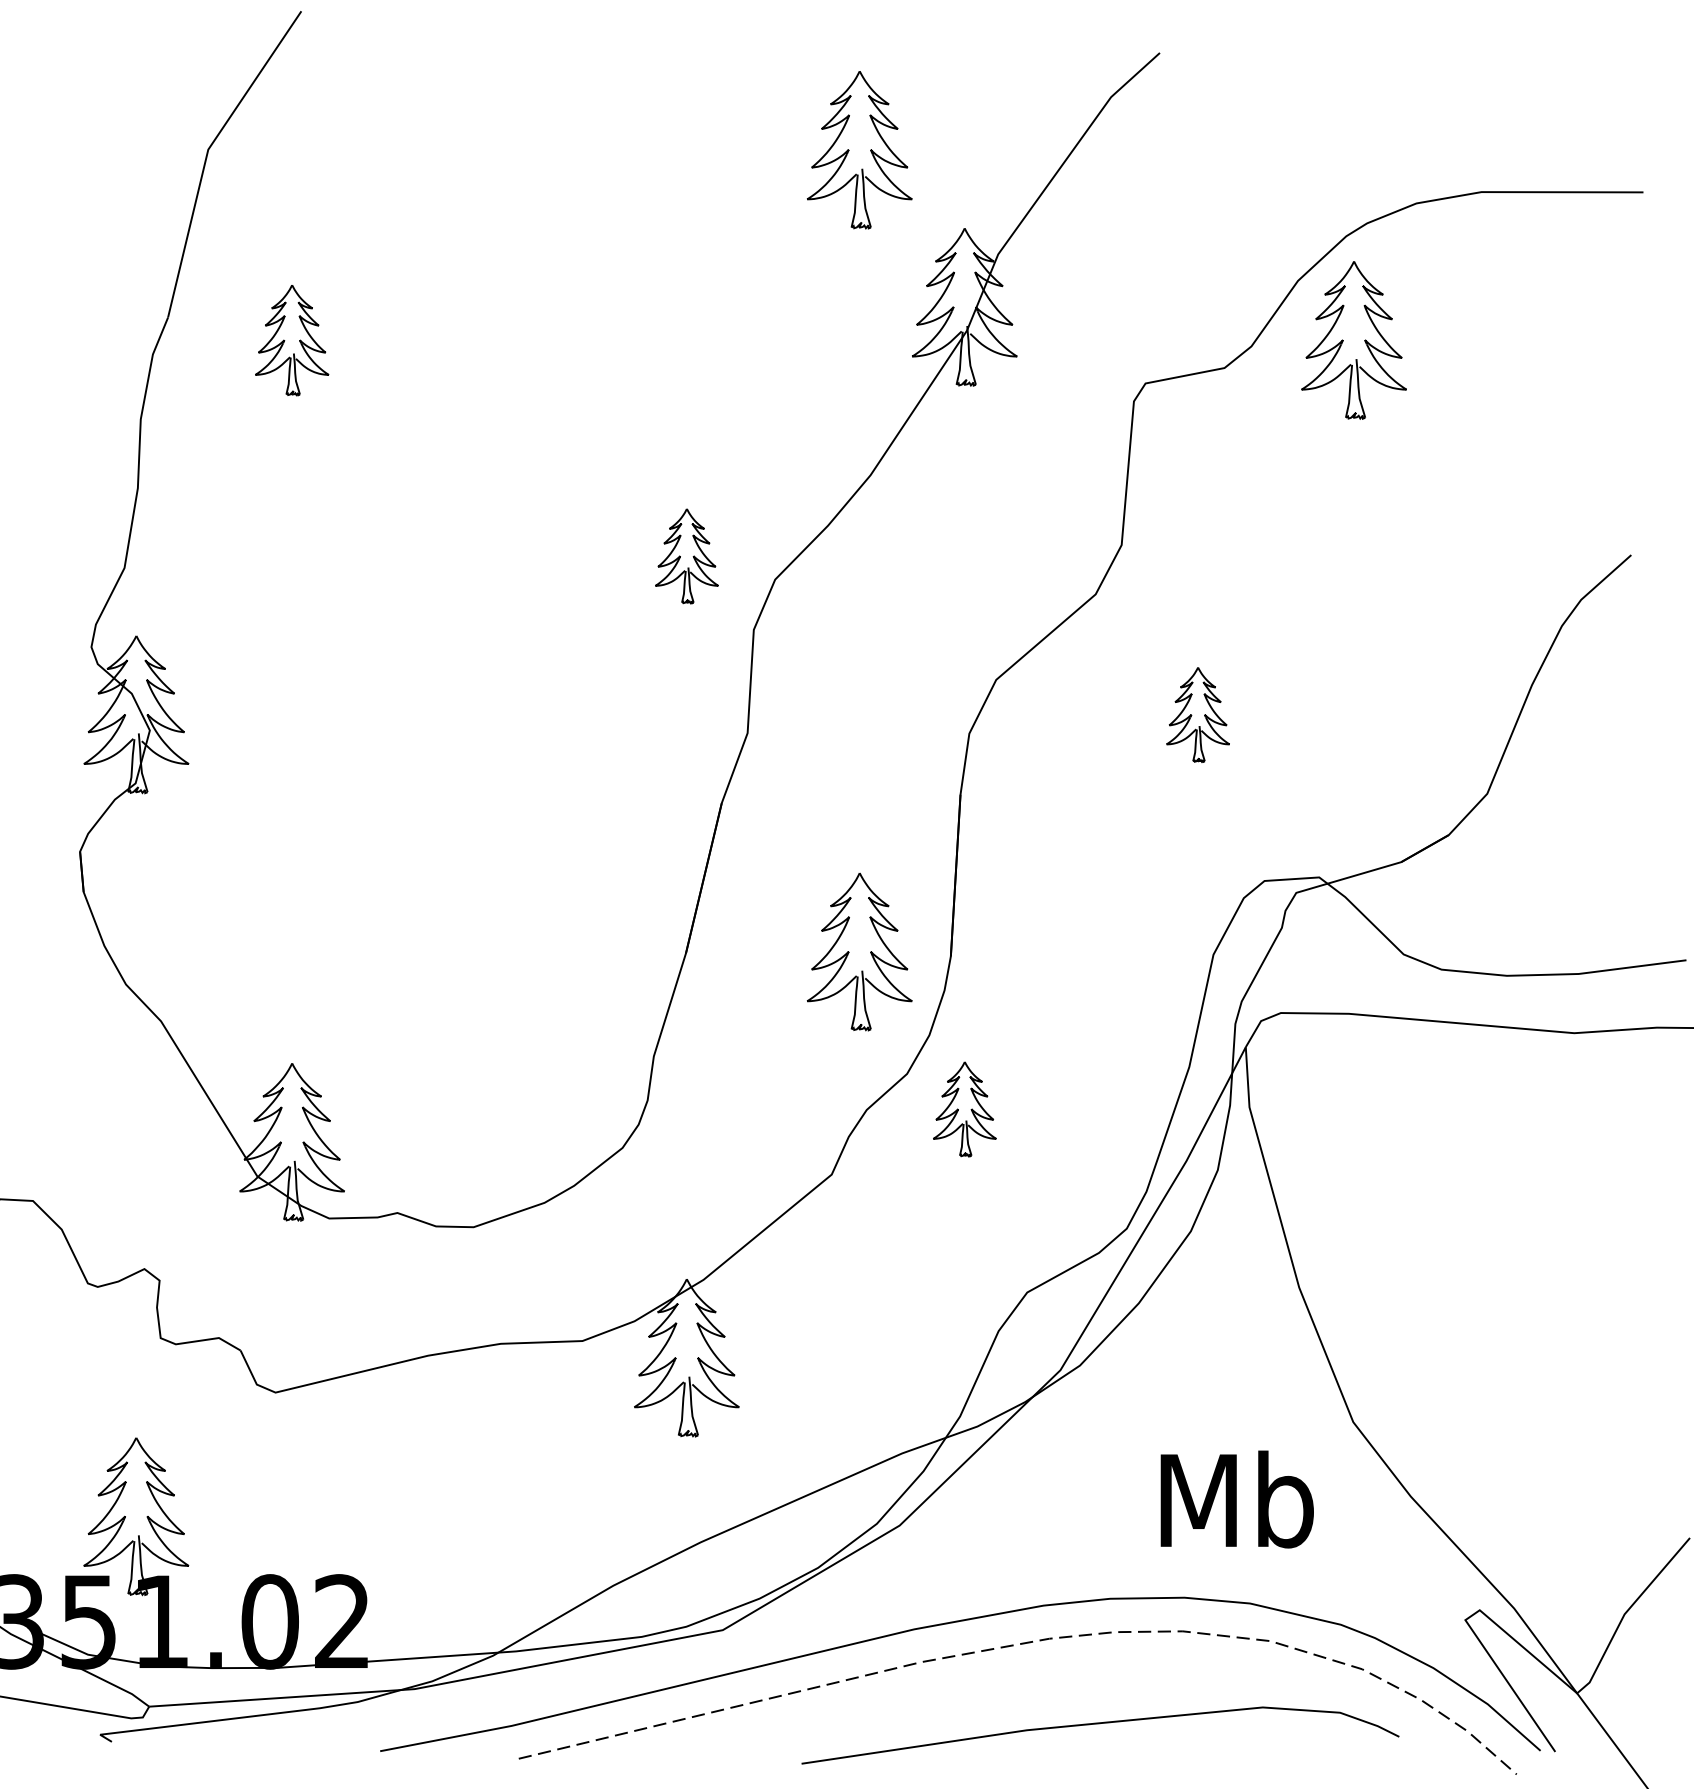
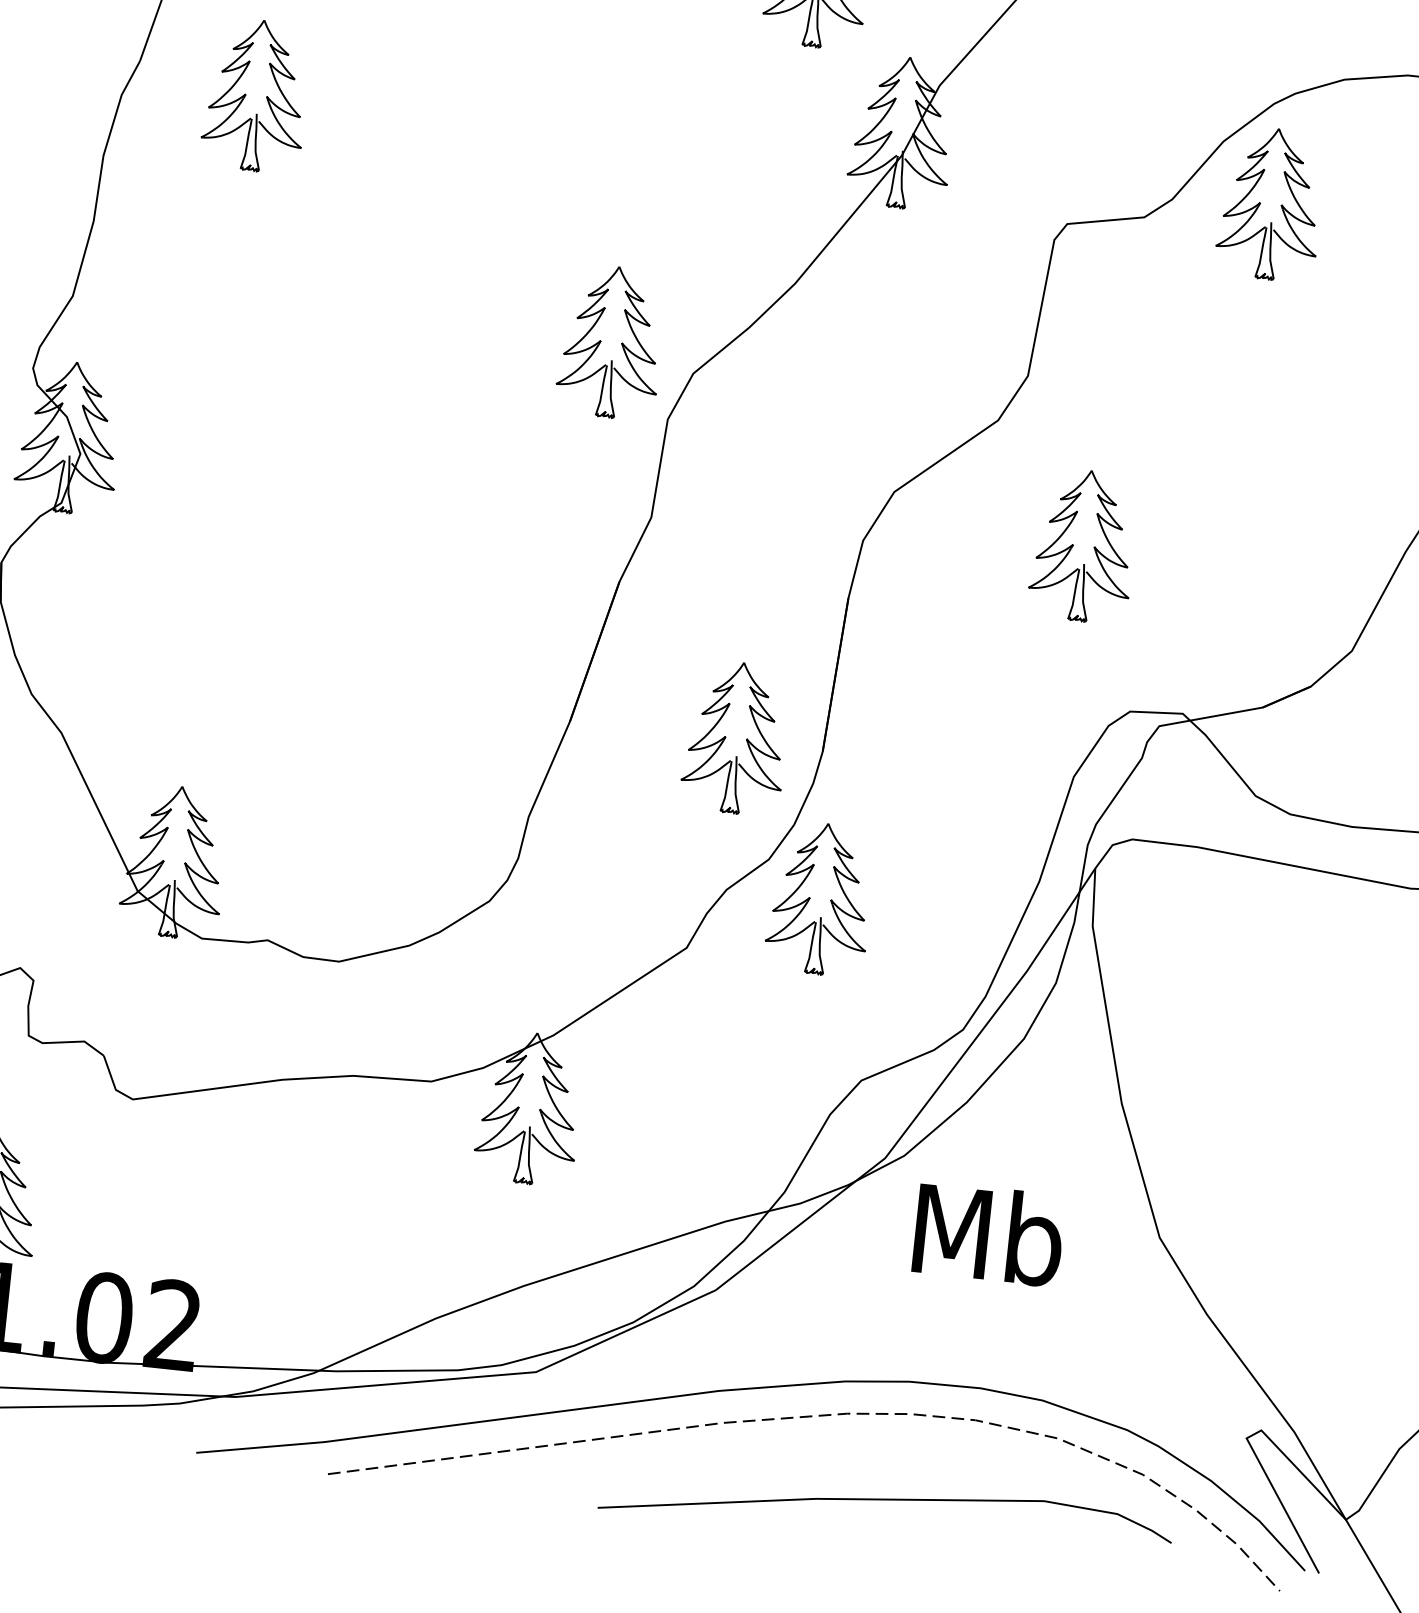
part: (291, 340) -> (255, 95), size x1.43
part: (686, 556) -> (610, 342), size x1.67
part: (1197, 714) -> (1083, 545), size x1.67
part: (964, 1109) -> (820, 899), size x1.67
text: (1236, 1499) -> (988, 1234), moved

